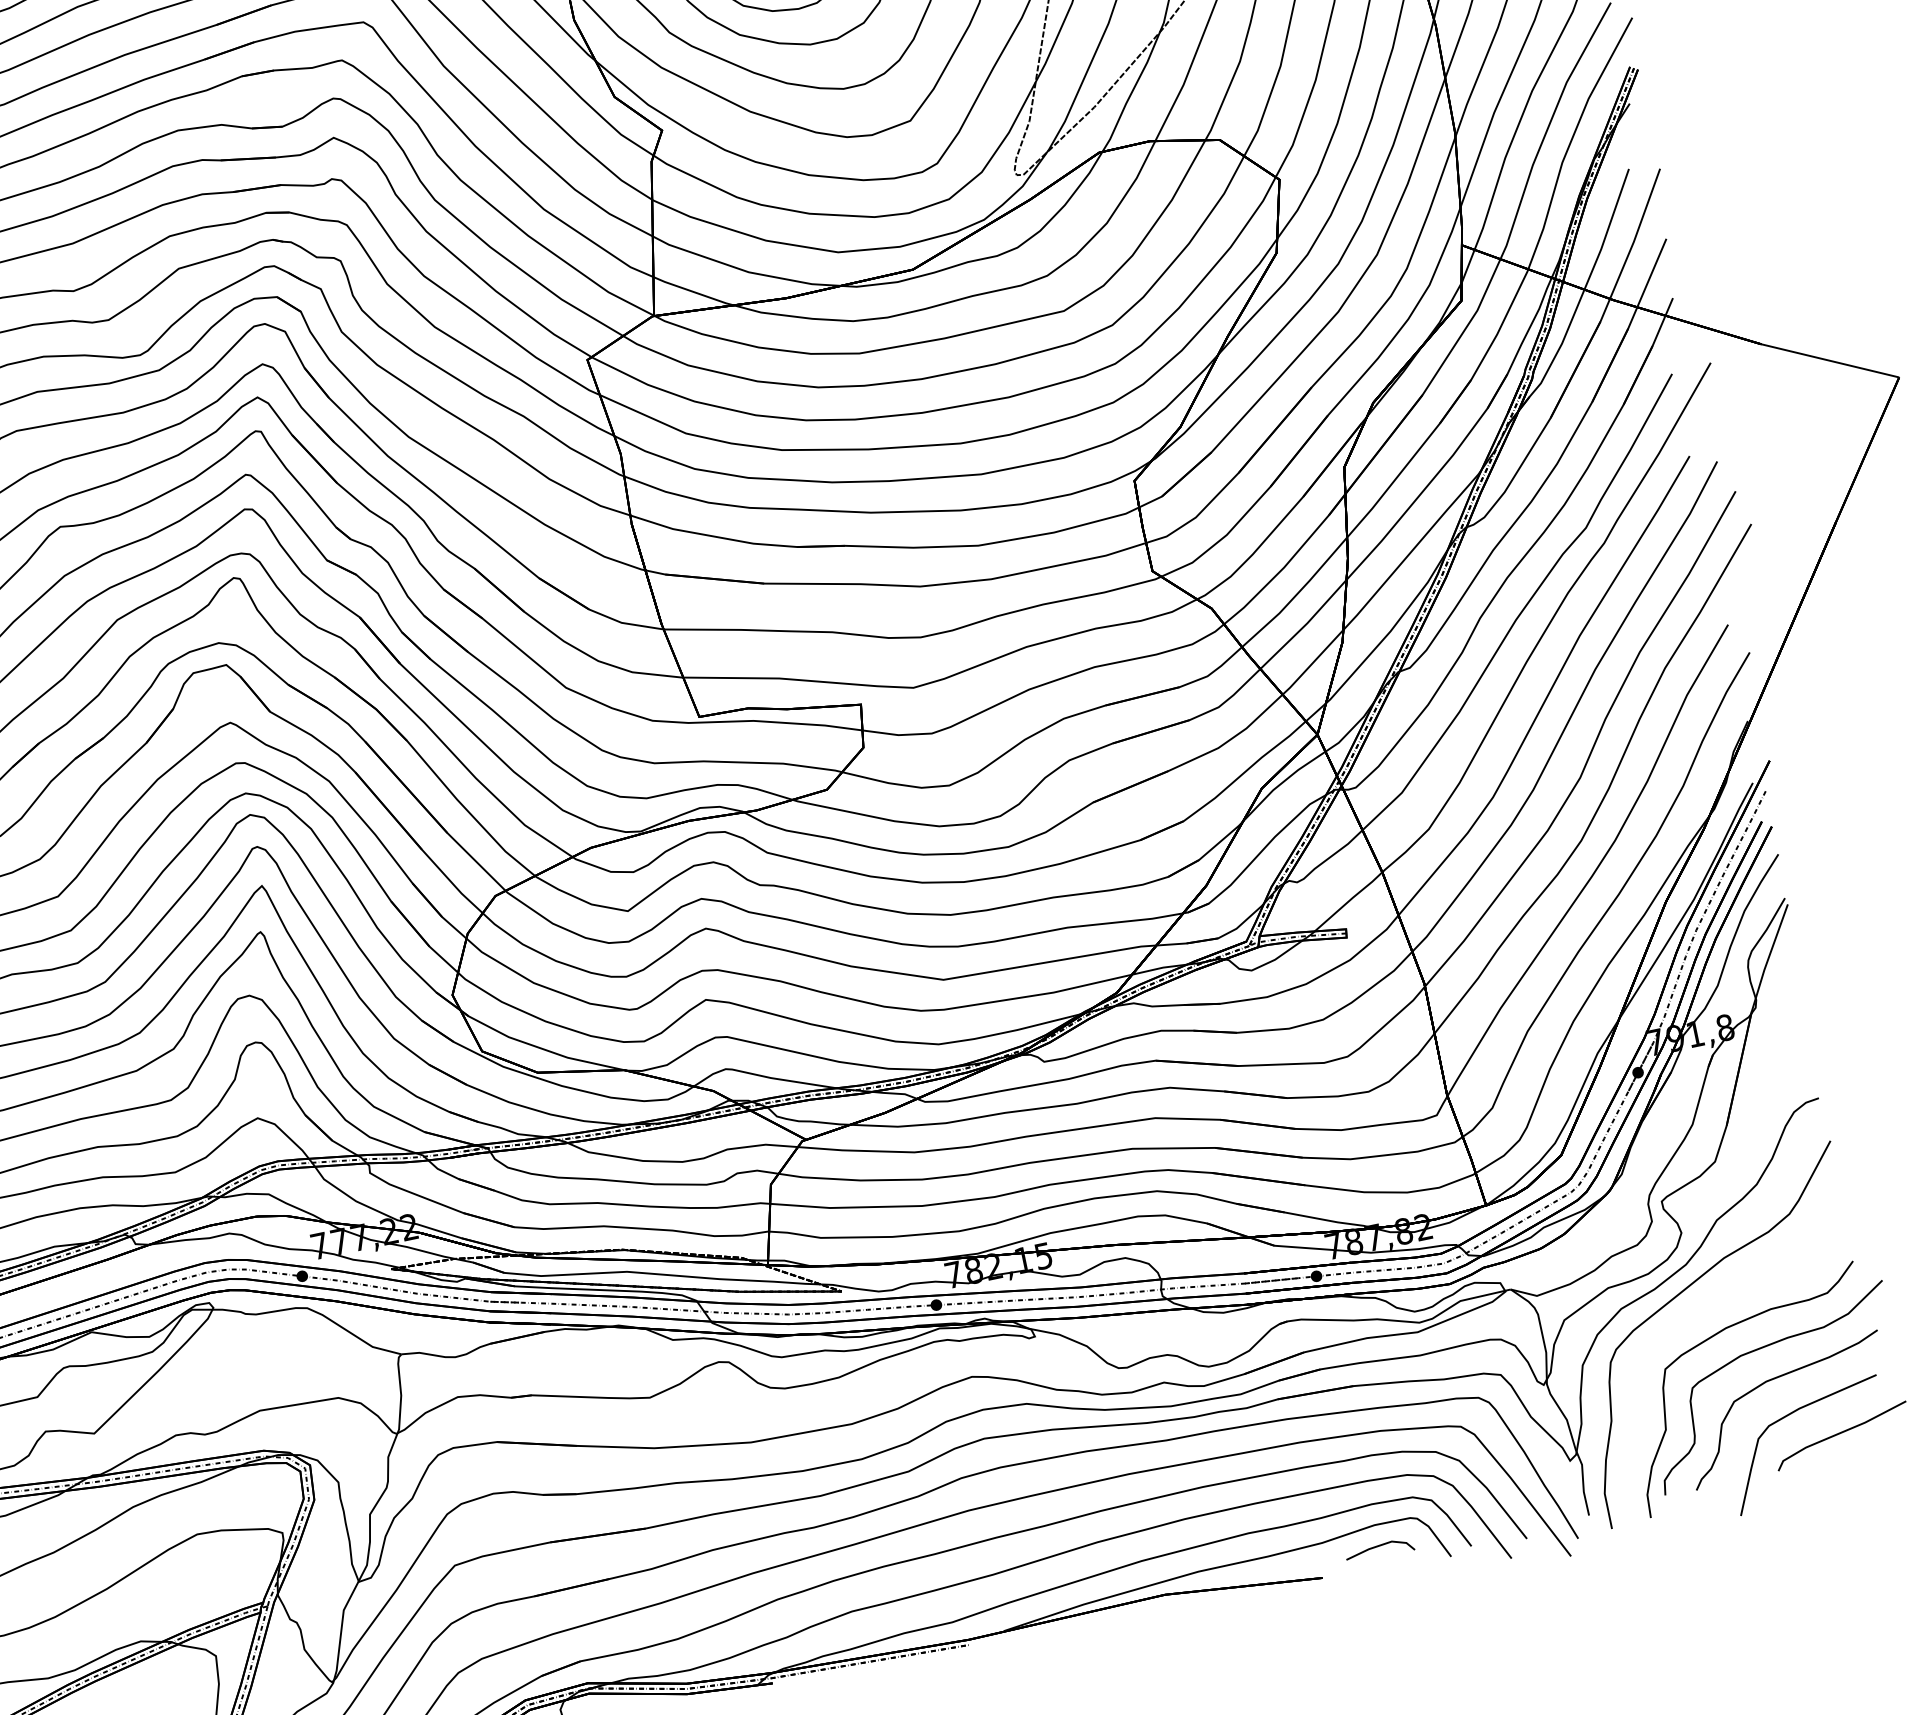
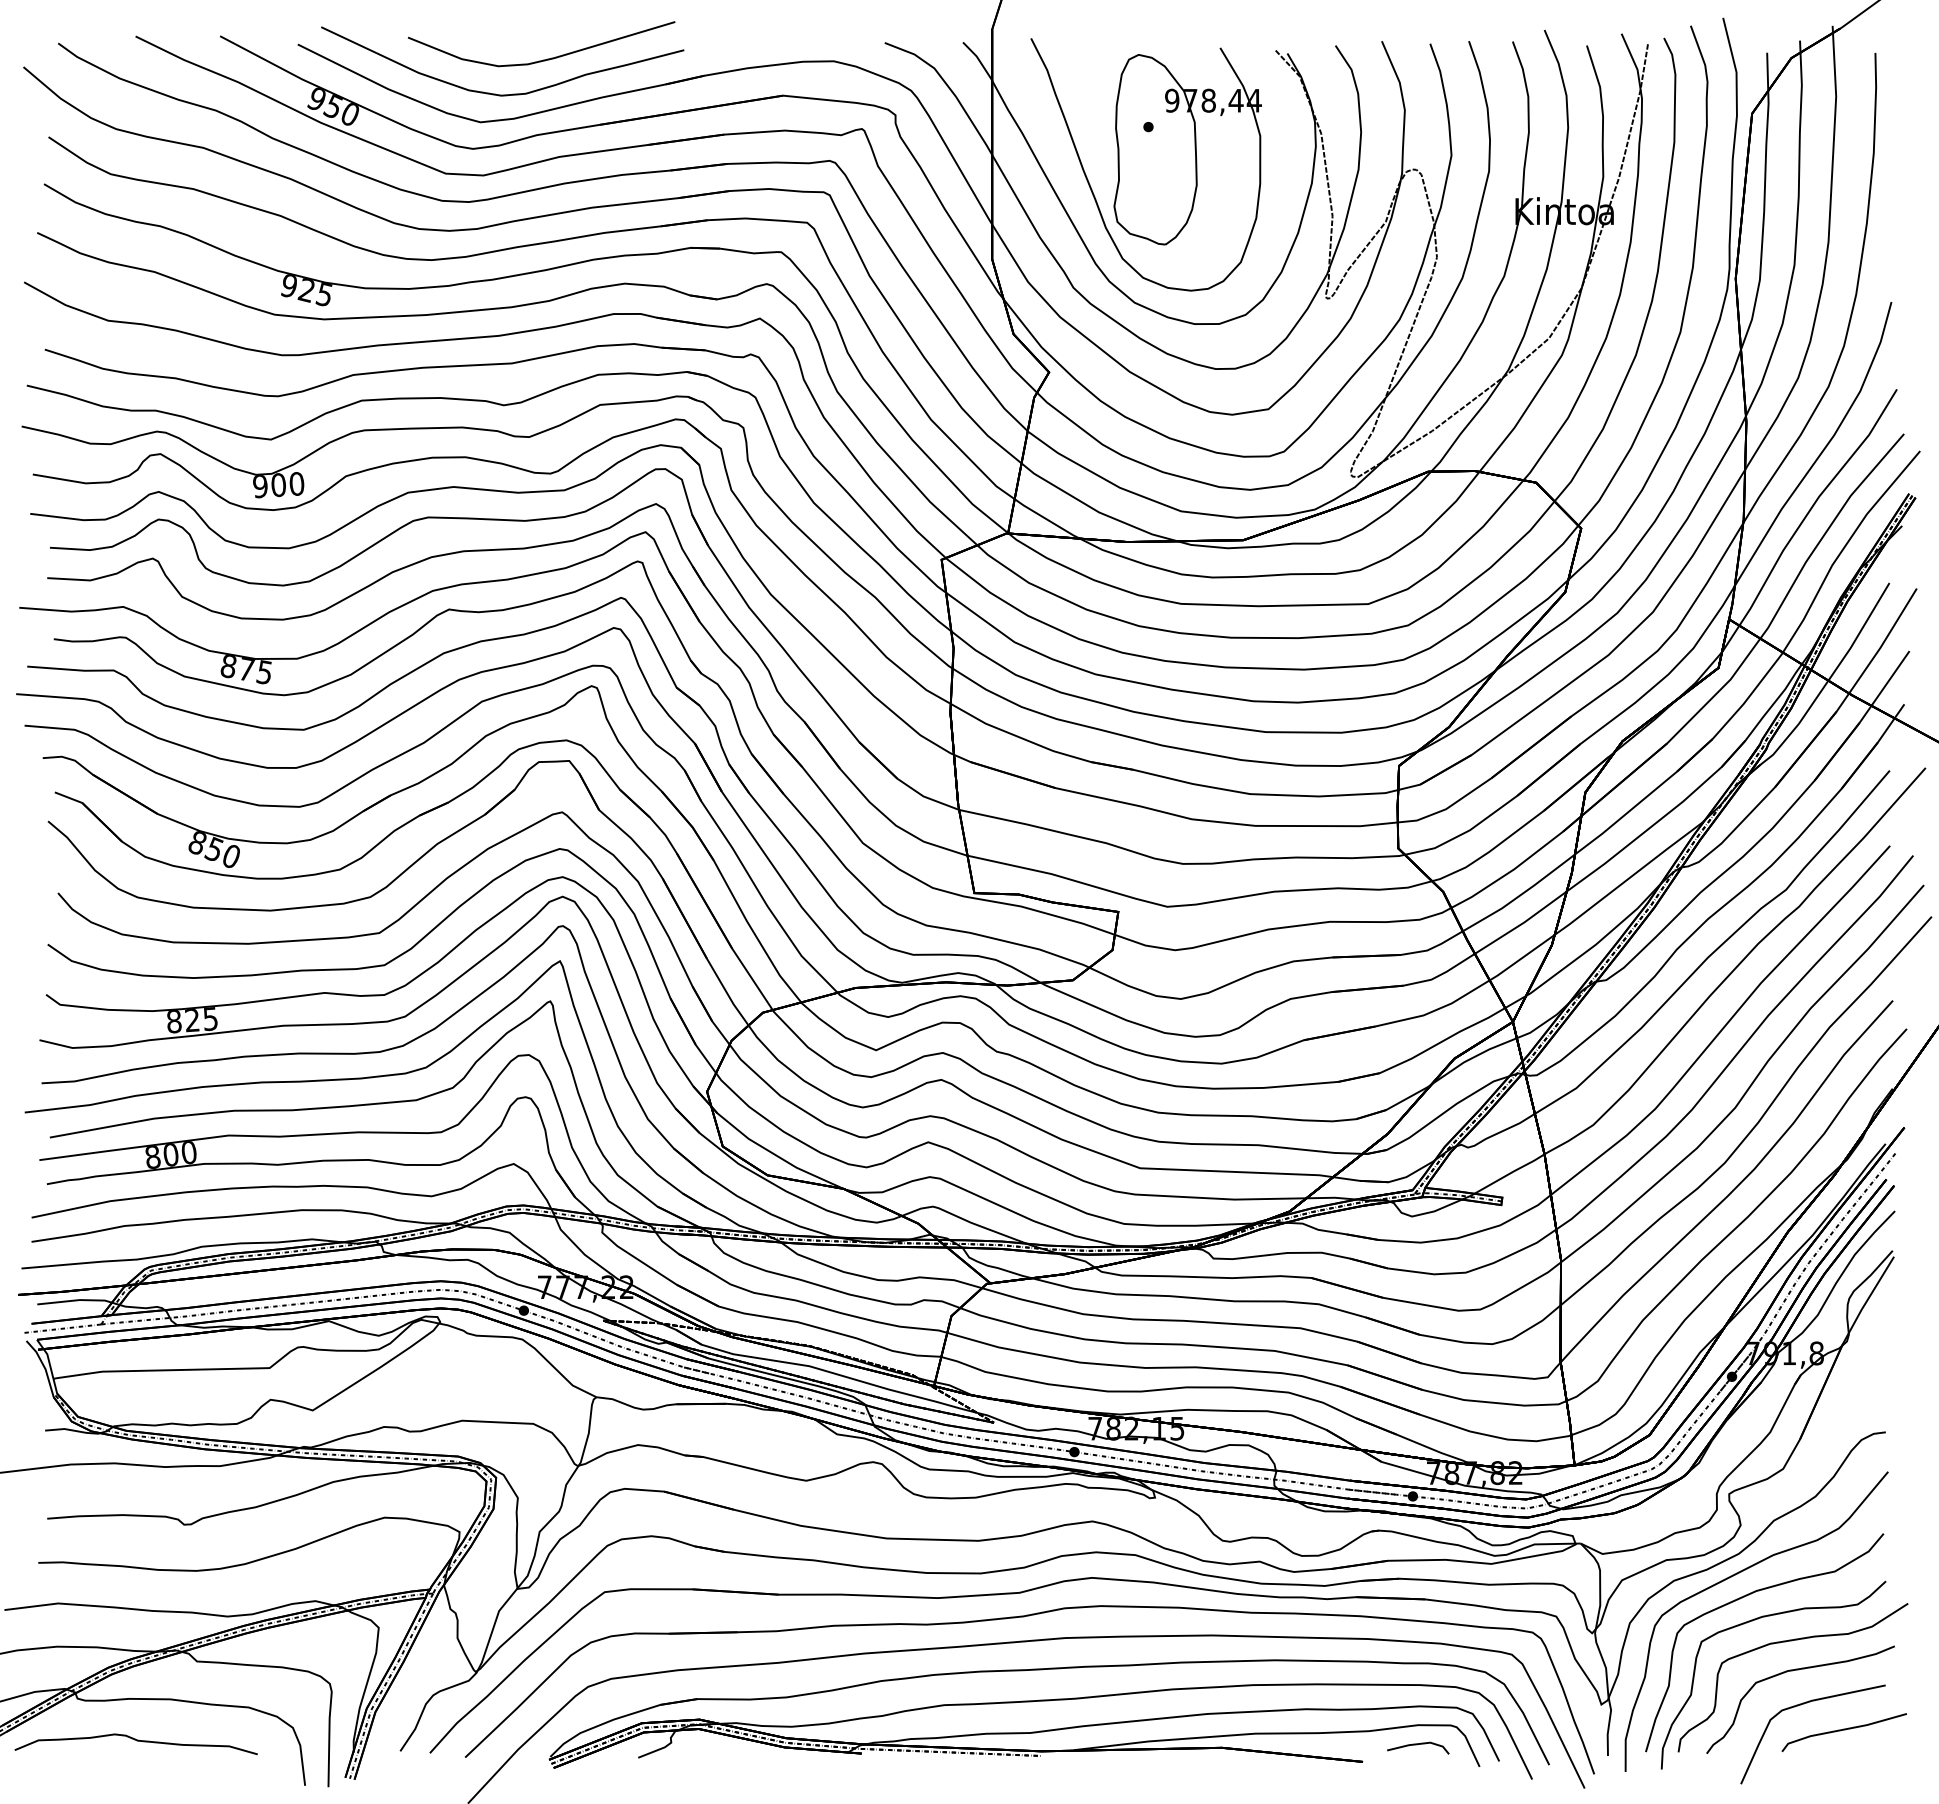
curve: (1700, 1312) -> (1742, 1598), added

